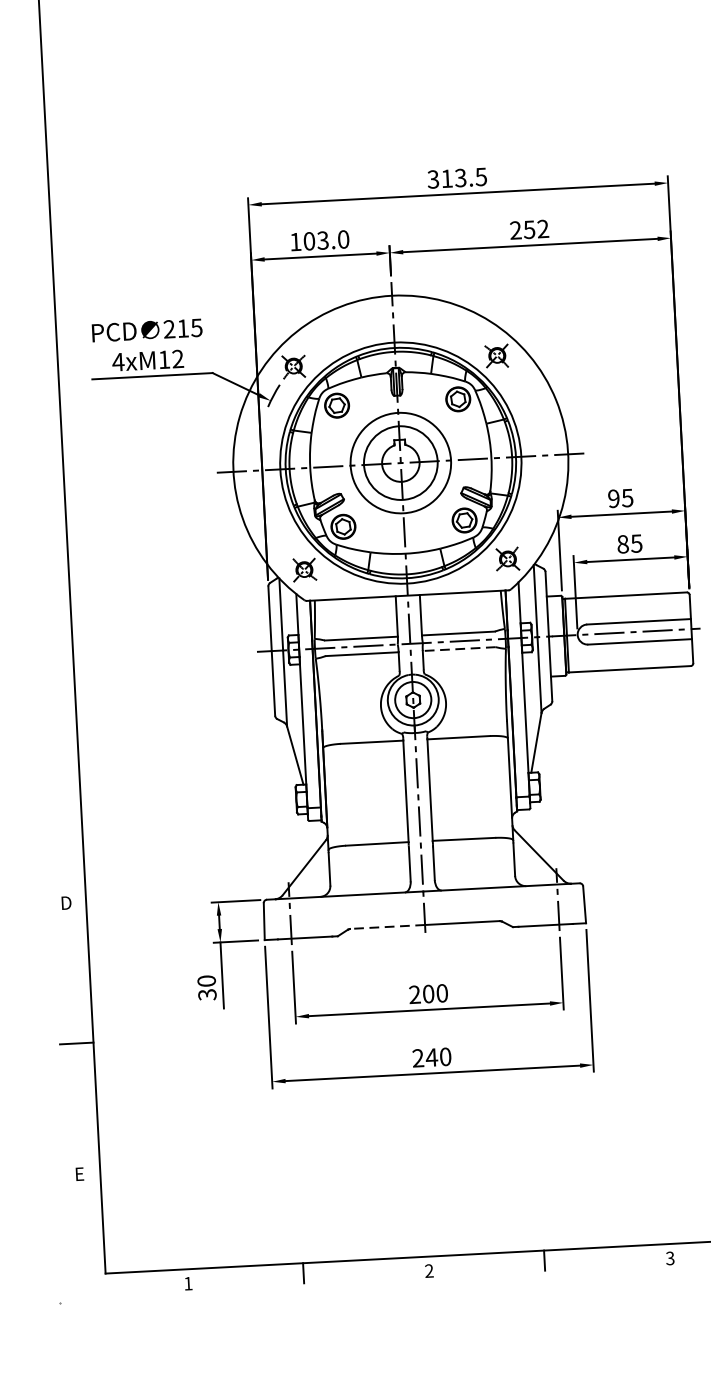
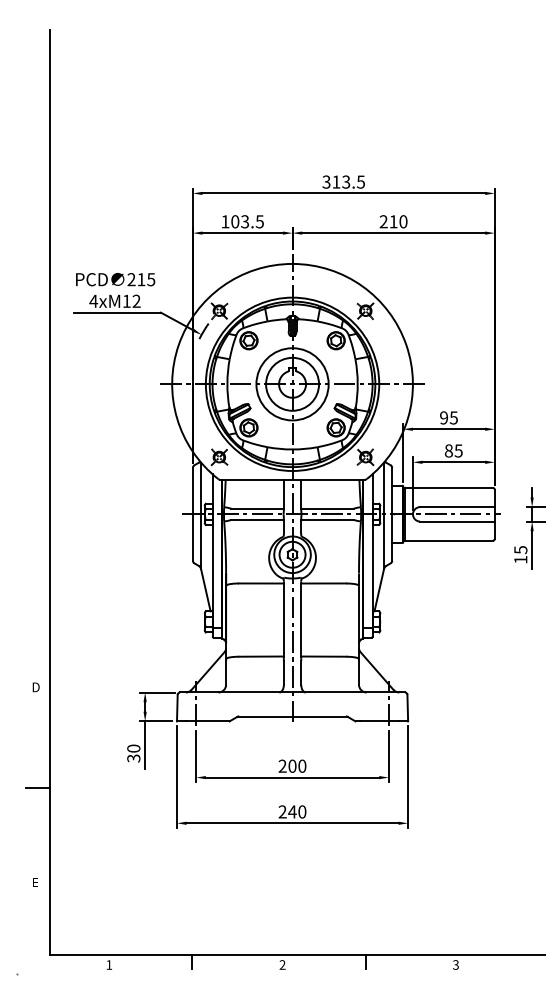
text: (536, 229) -> (398, 221), 252 -> 210
text: (343, 239) -> (259, 221), 103.0 -> 103.5
line: (457, 648) -> (326, 519), dashed -> solid
line: (387, 926) -> (265, 716), dashed -> solid

